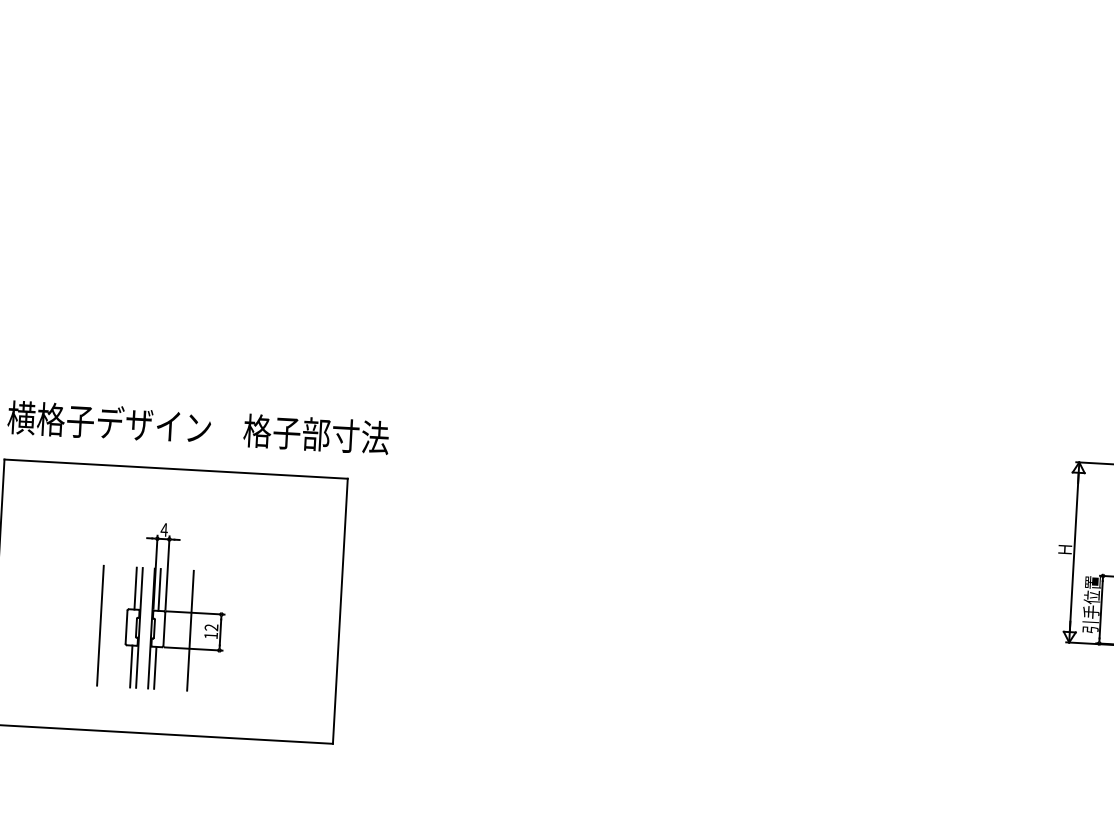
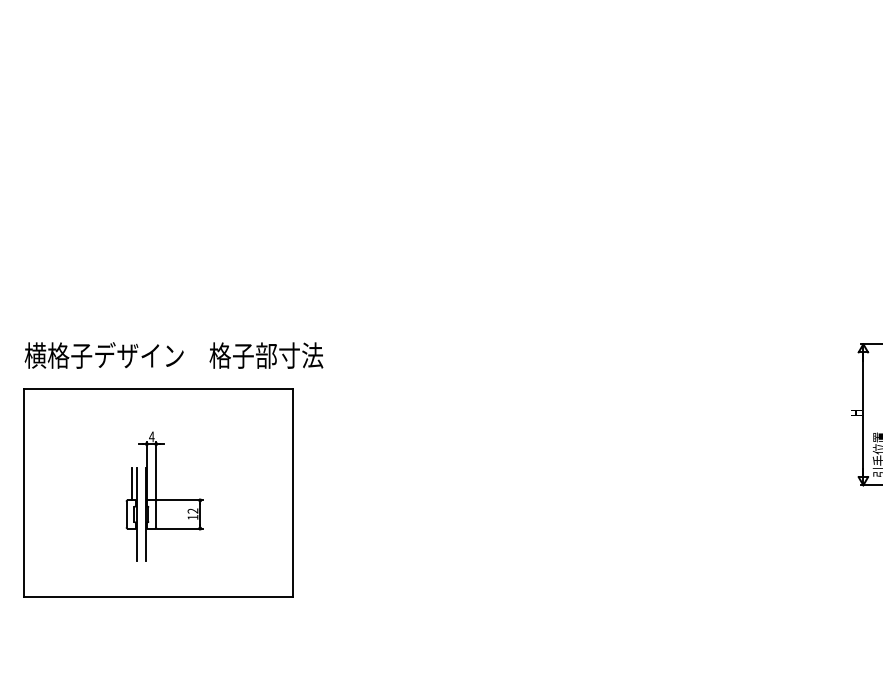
line: (159, 589) -> (150, 483), removed
line: (100, 625) -> (106, 514), removed
line: (190, 630) -> (176, 514), removed
line: (131, 665) -> (132, 544), removed
line: (154, 667) -> (150, 544), removed

